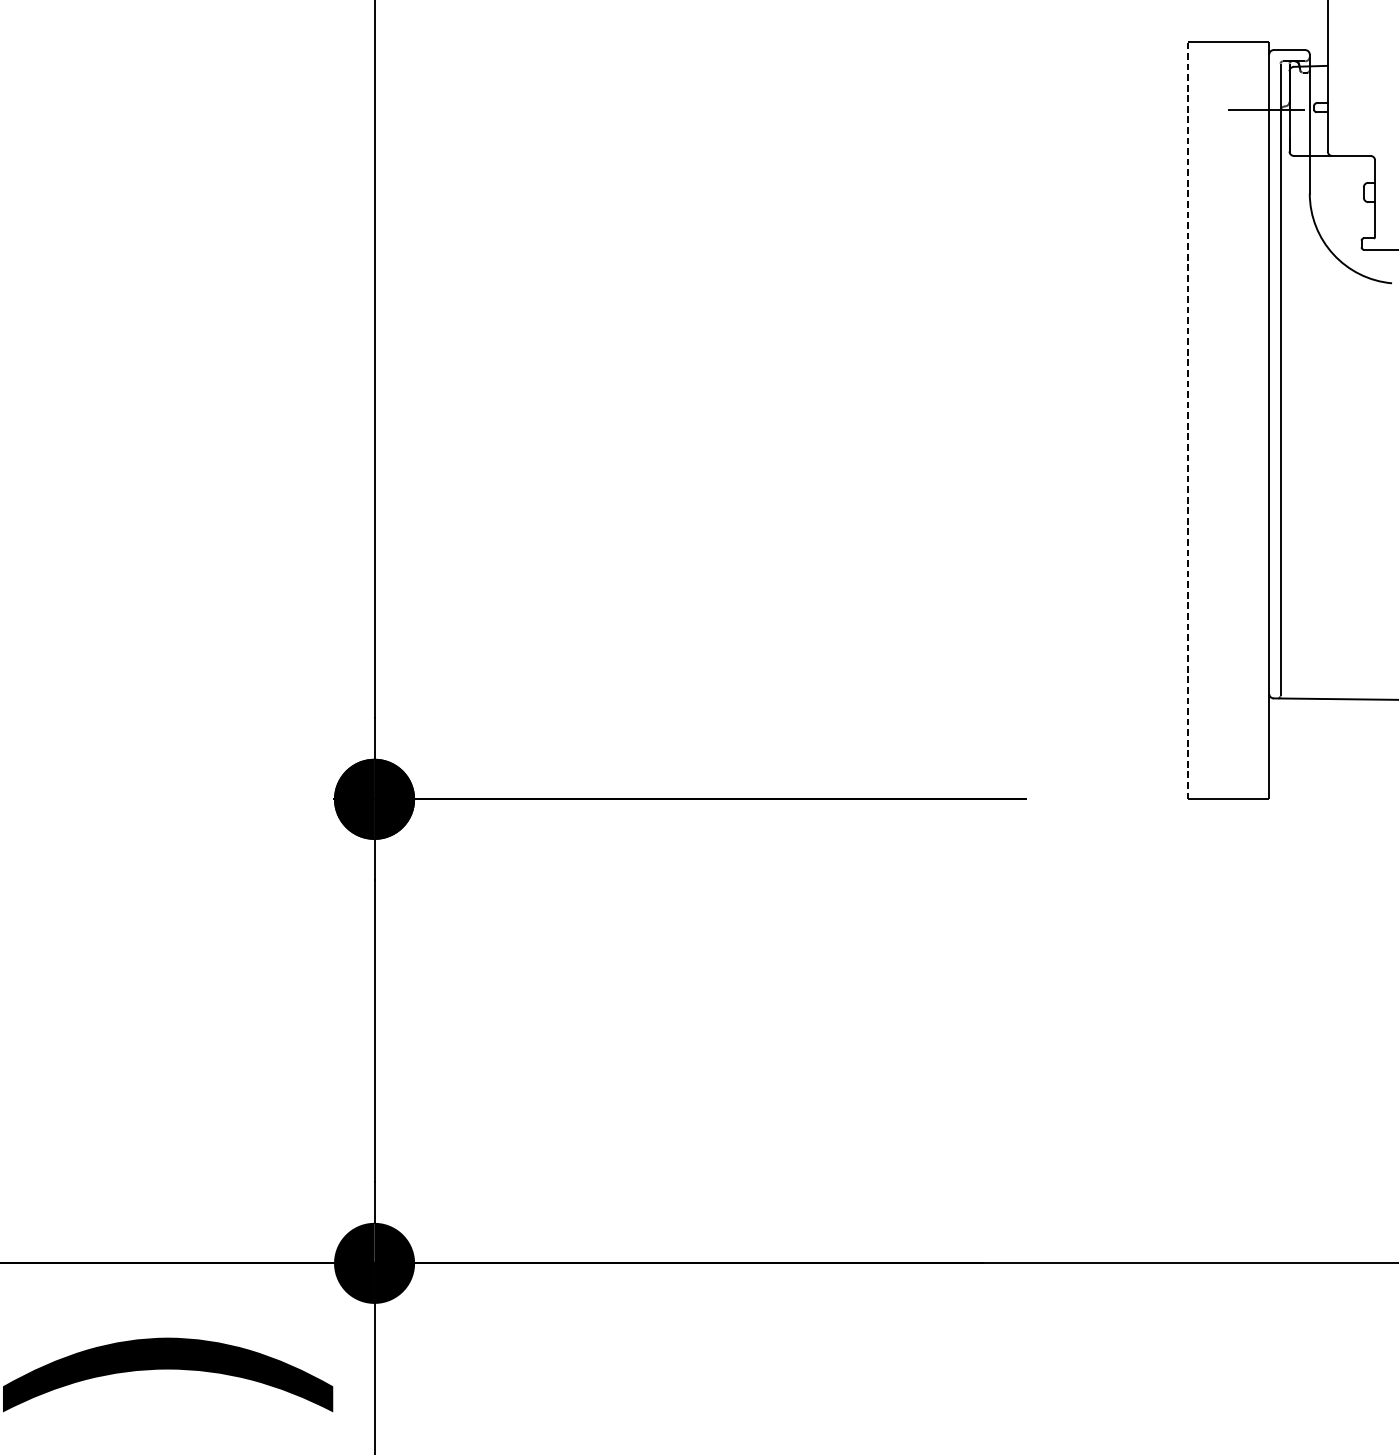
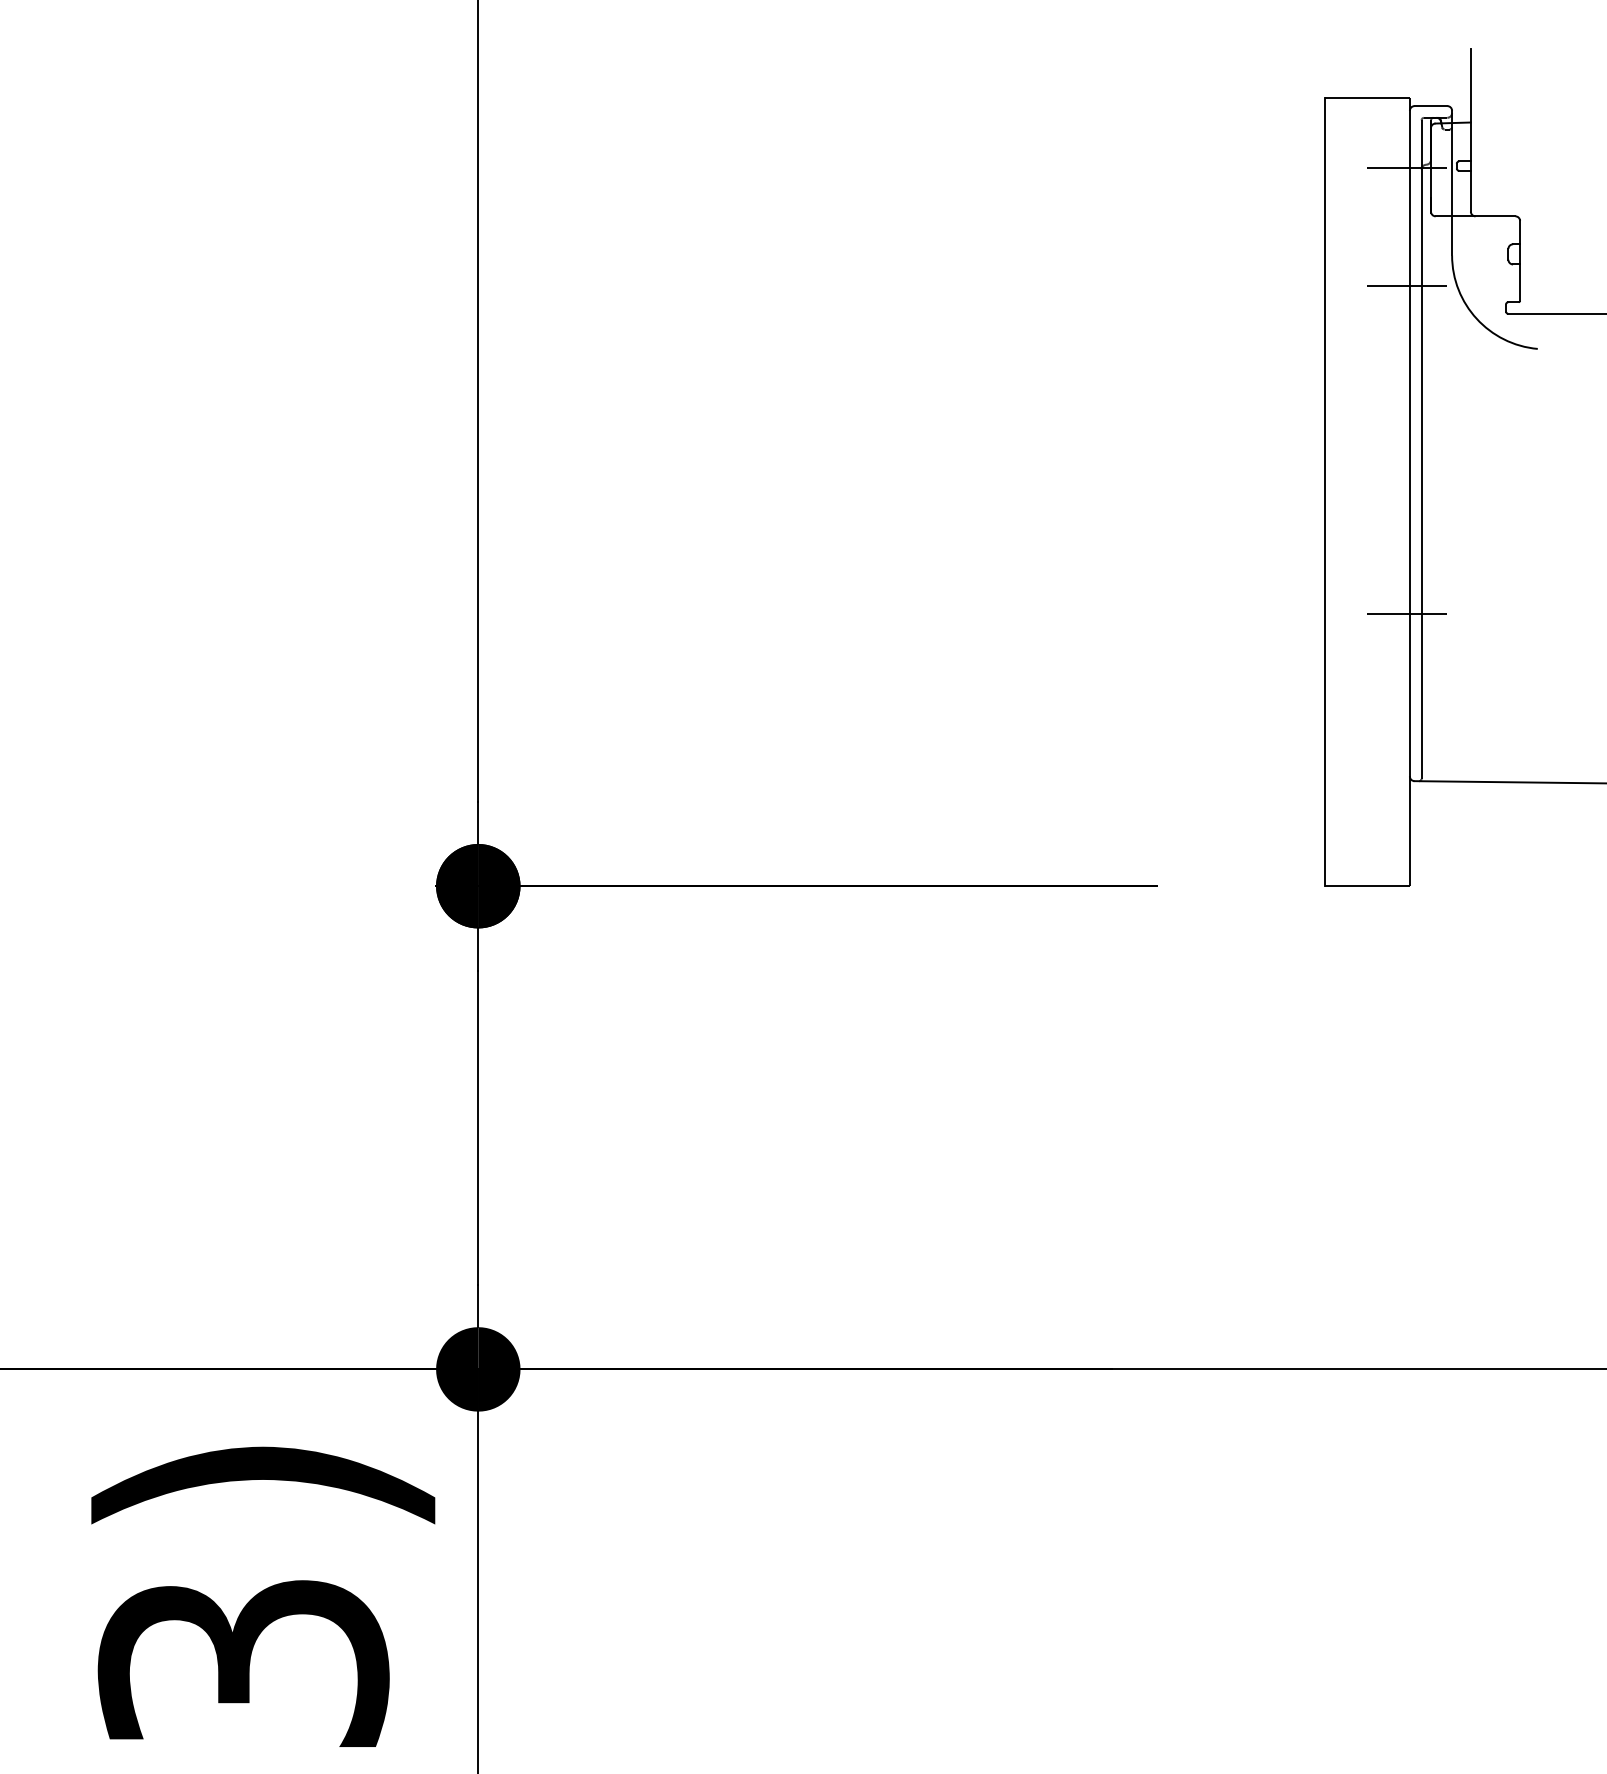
line: (1265, 222) -> (1406, 285), added
line: (1188, 420) -> (1325, 491), dashed -> solid
line: (1265, 538) -> (1406, 614), added

